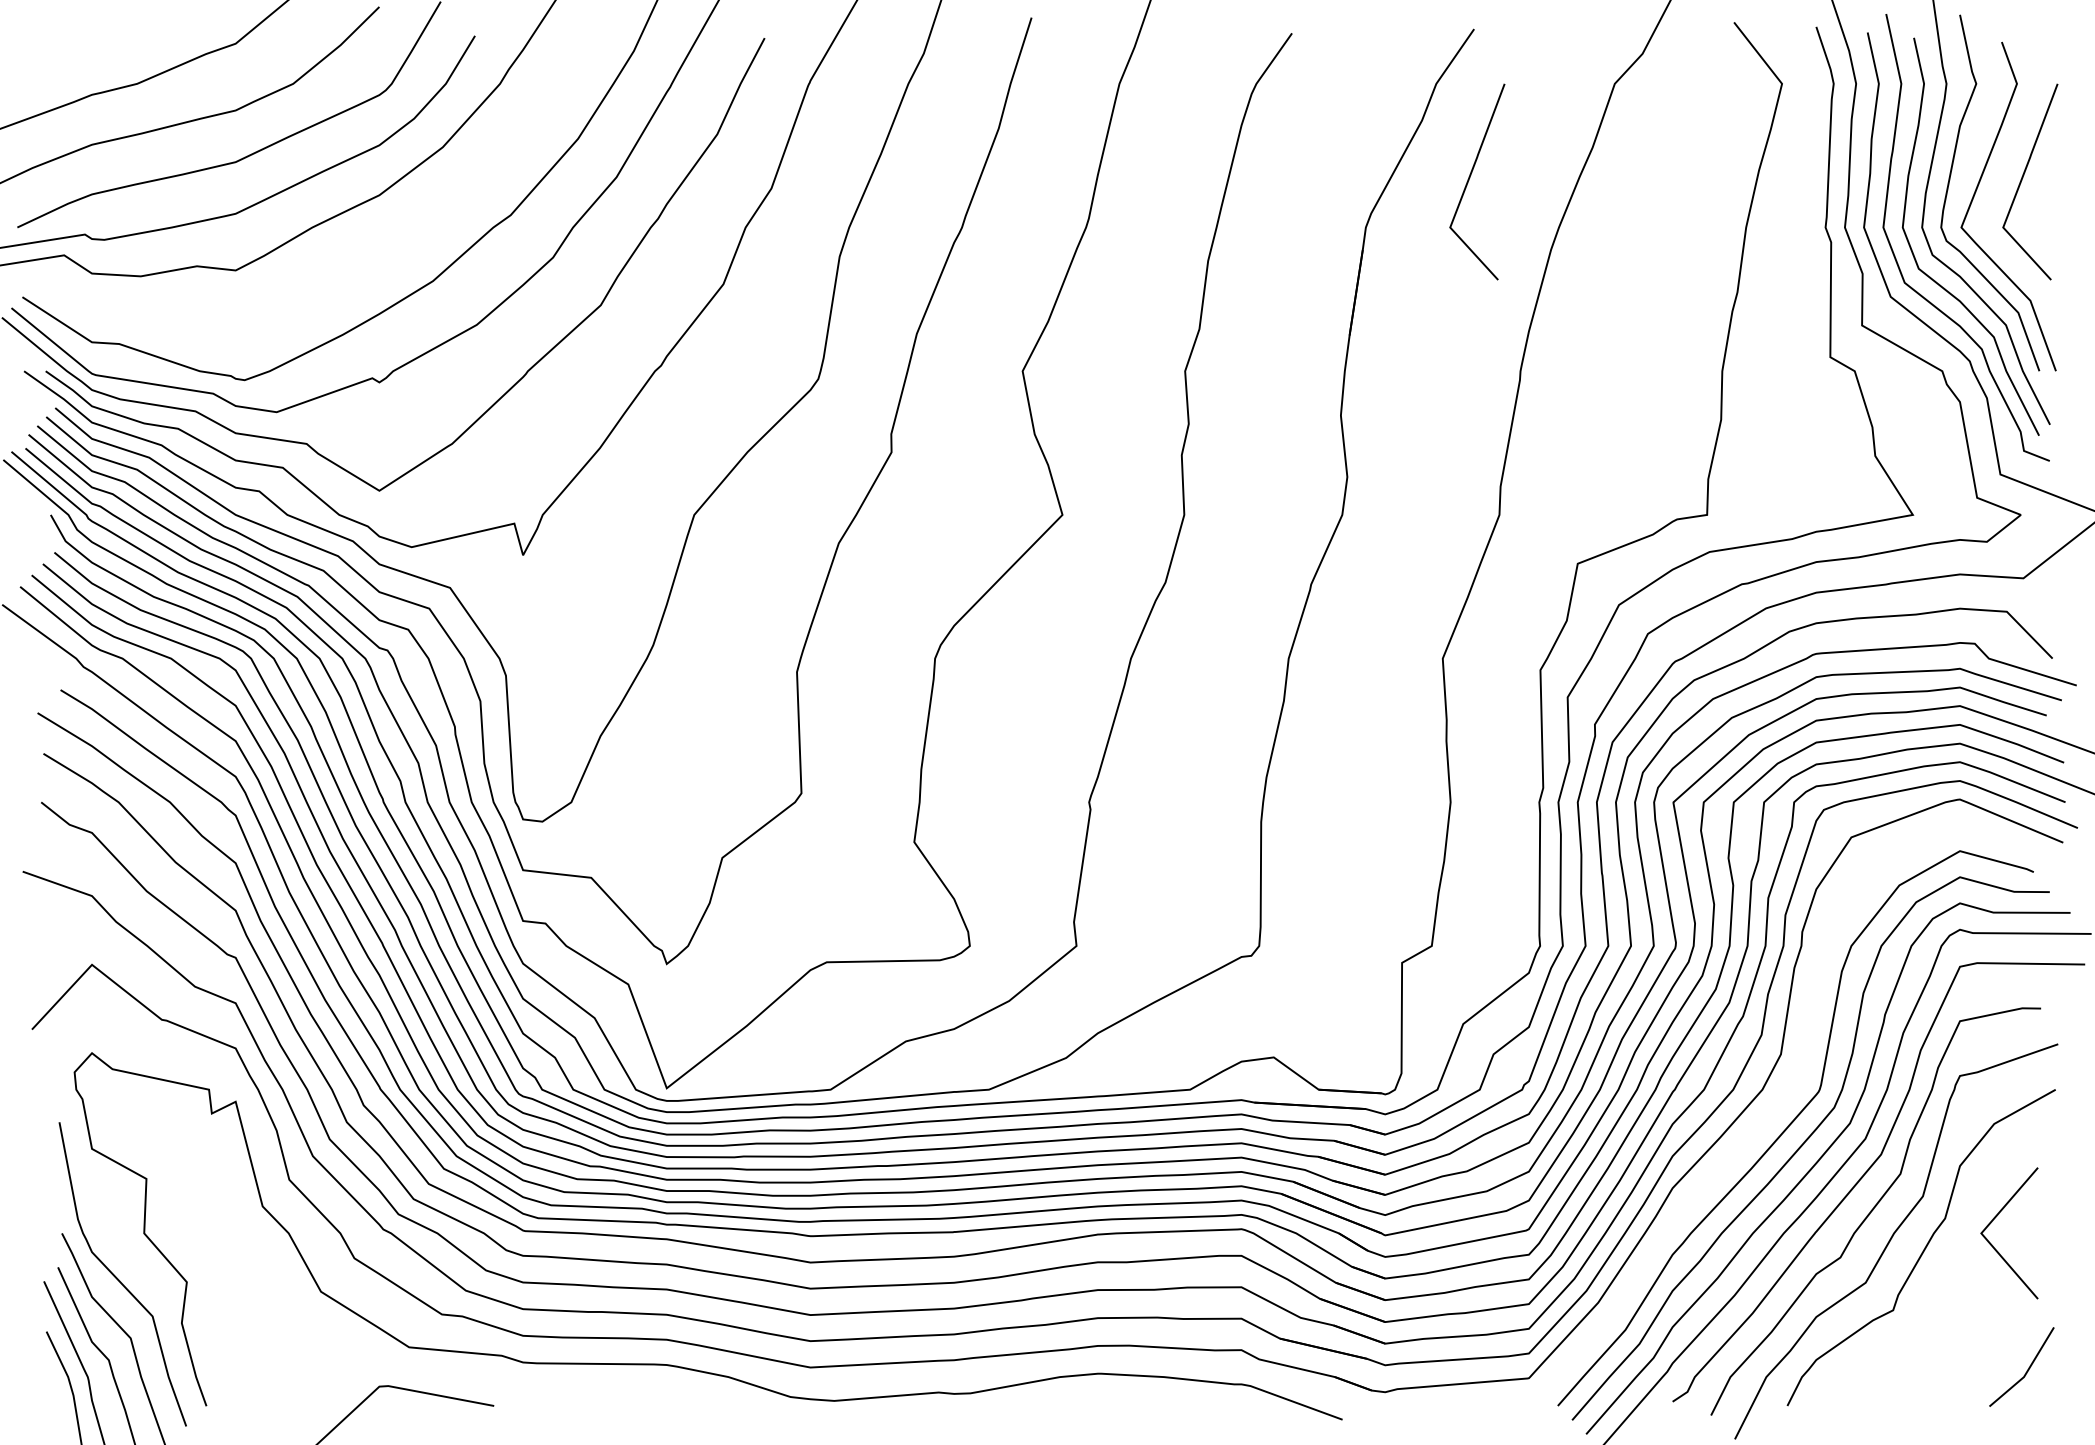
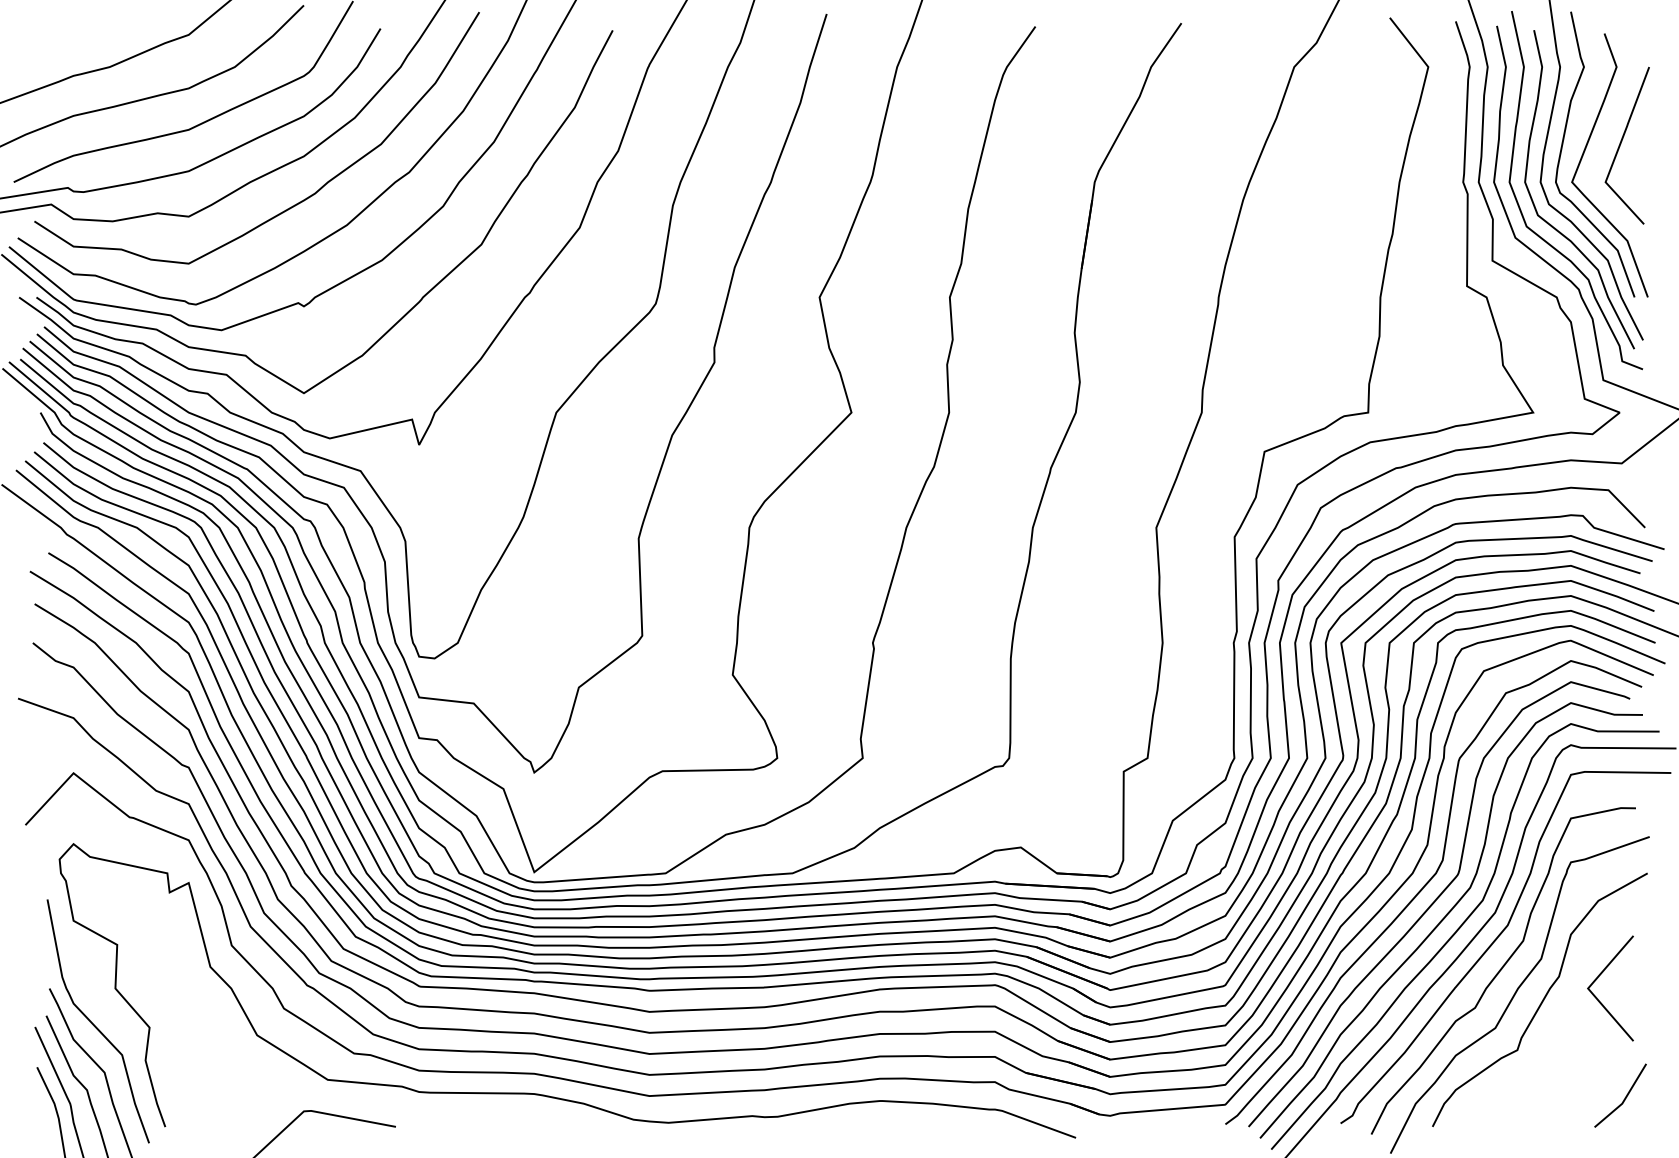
line: (1470, 178) -> (1178, 142), removed
curve: (369, 254) -> (296, 203), added
curve: (1778, 1106) -> (1425, 886), added

